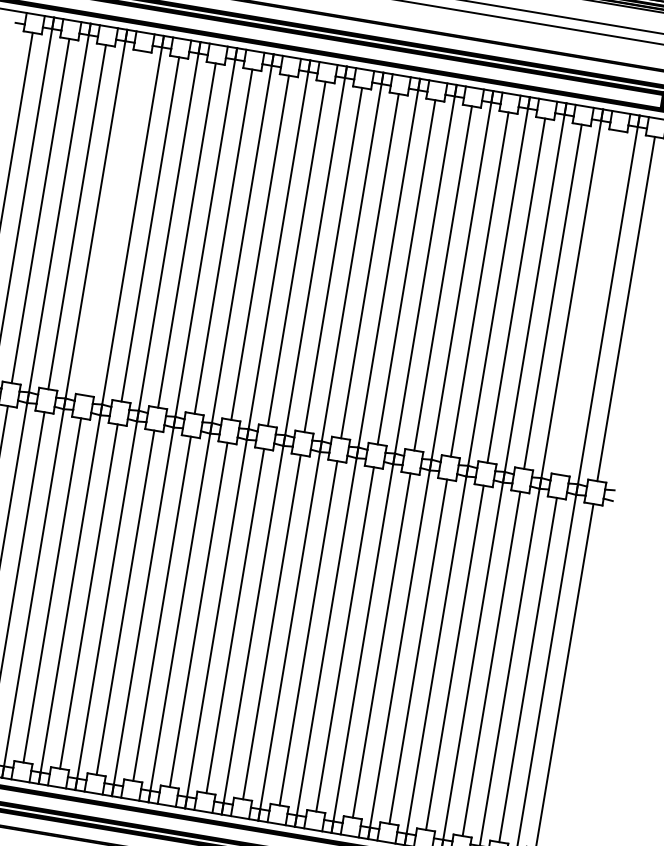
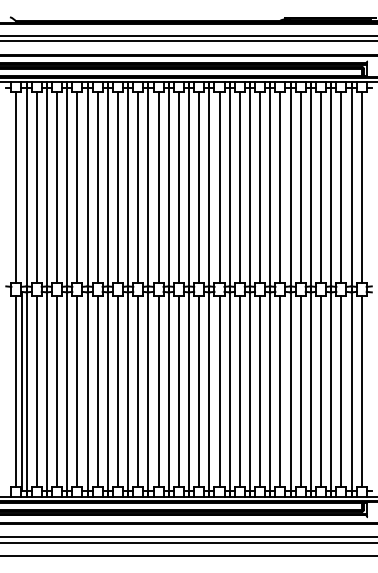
line: (114, 223) -> (77, 187), added
line: (589, 302) -> (341, 187), added

